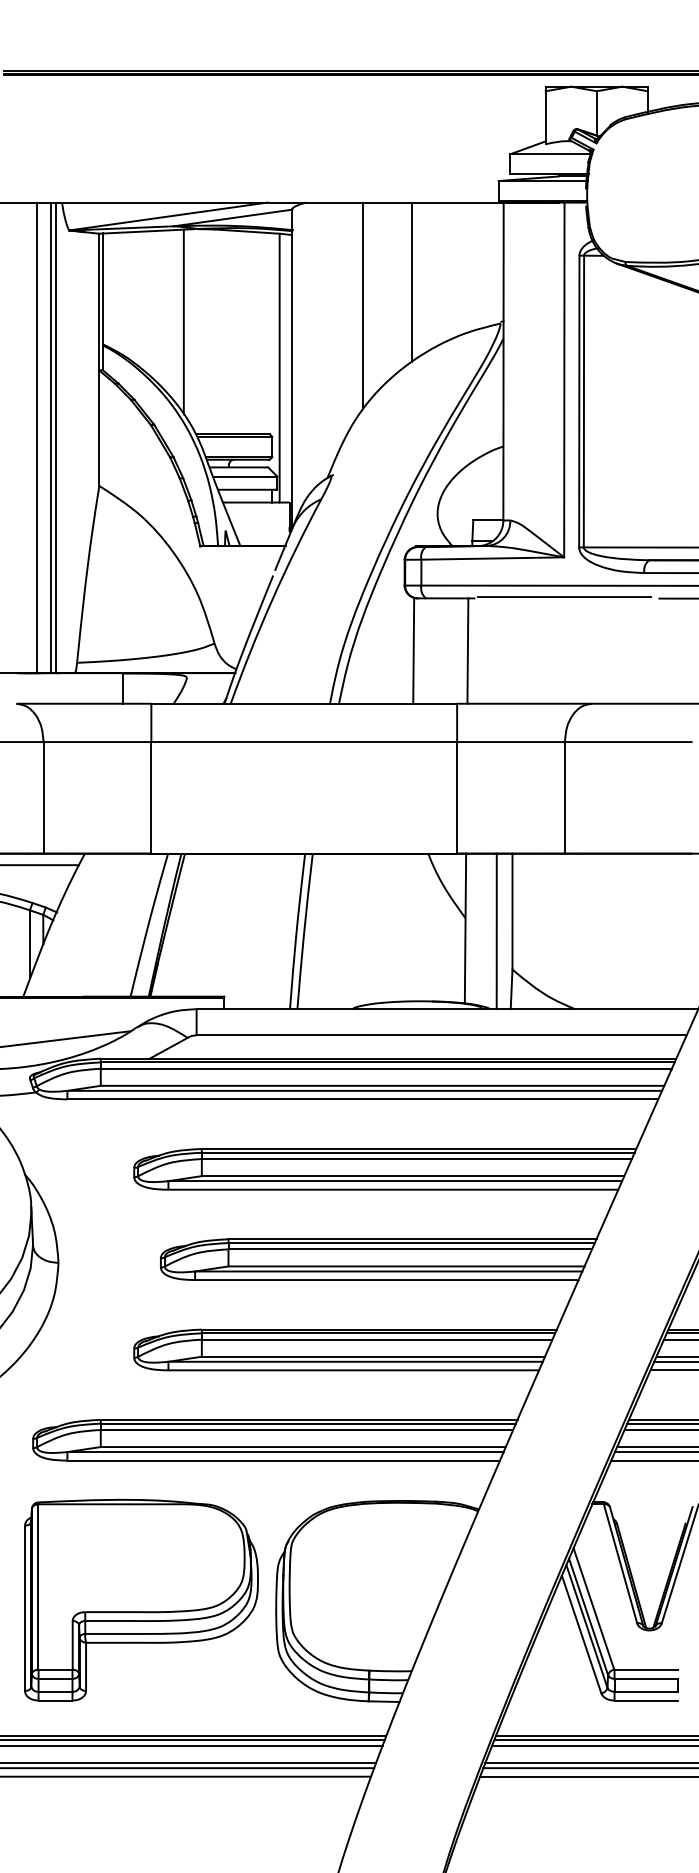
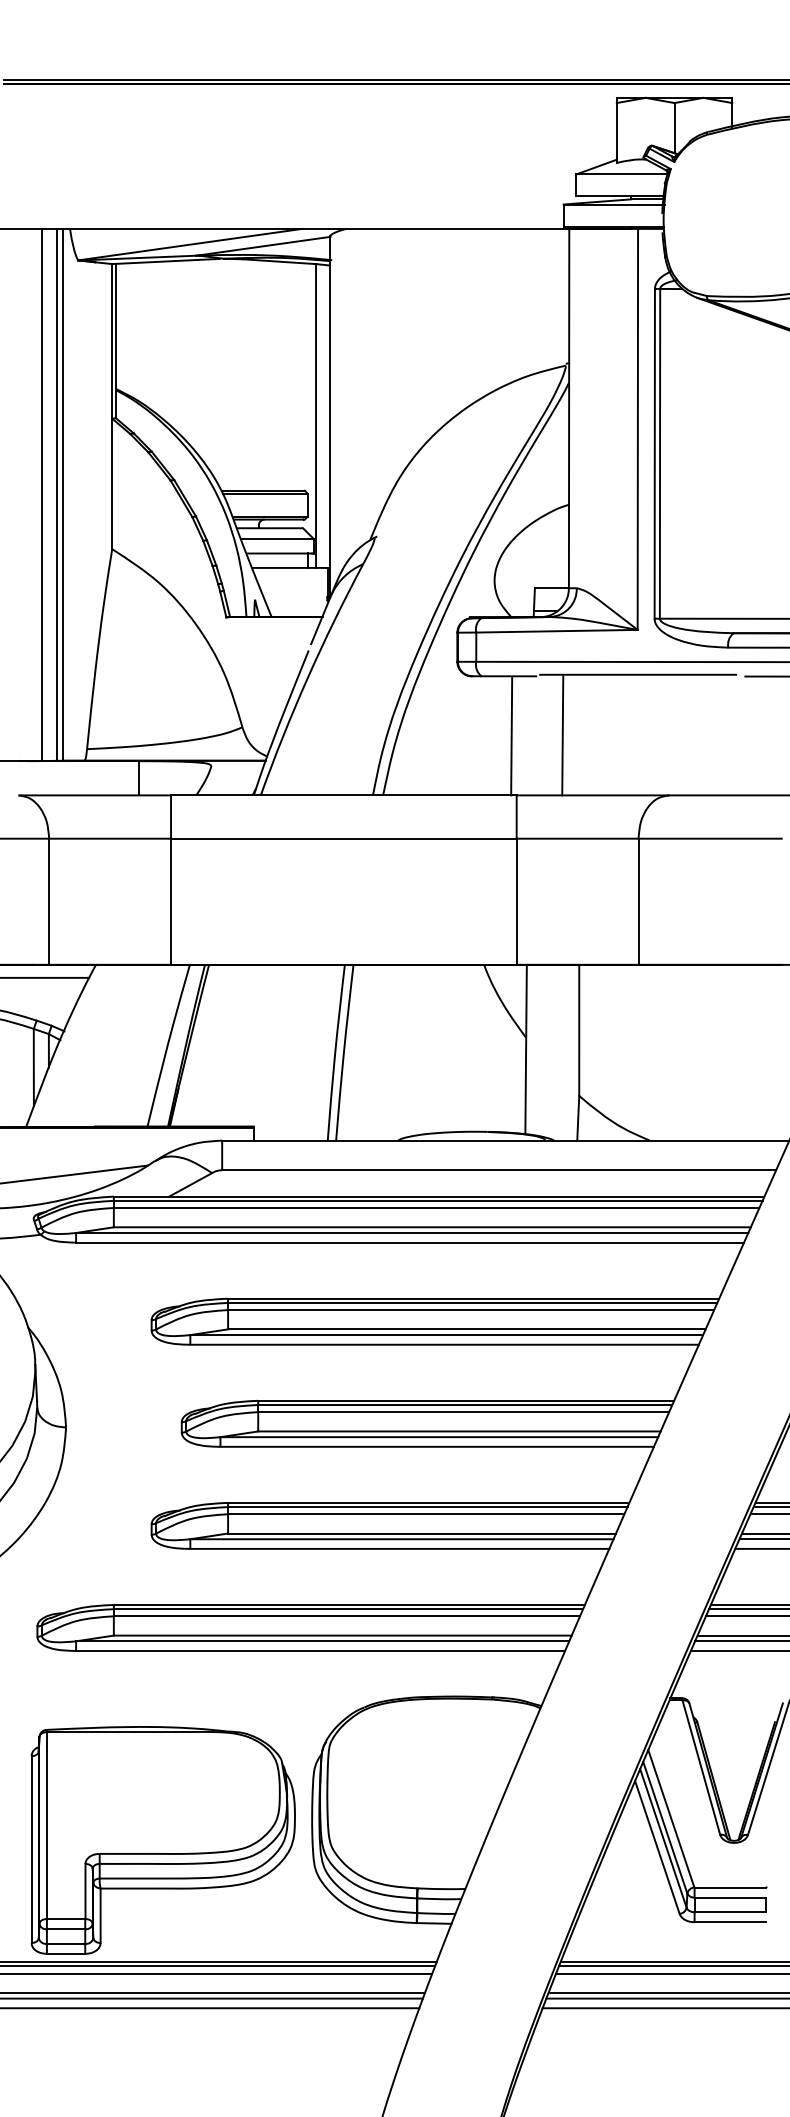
line: (412, 281) -> (466, 318), removed
line: (362, 305) -> (409, 345), removed
line: (183, 321) -> (207, 363), removed
line: (467, 650) -> (562, 735), moved
line: (413, 651) -> (511, 736), moved
line: (496, 931) -> (561, 1052), removed
part: (141, 1599) -> (163, 1839), moved

